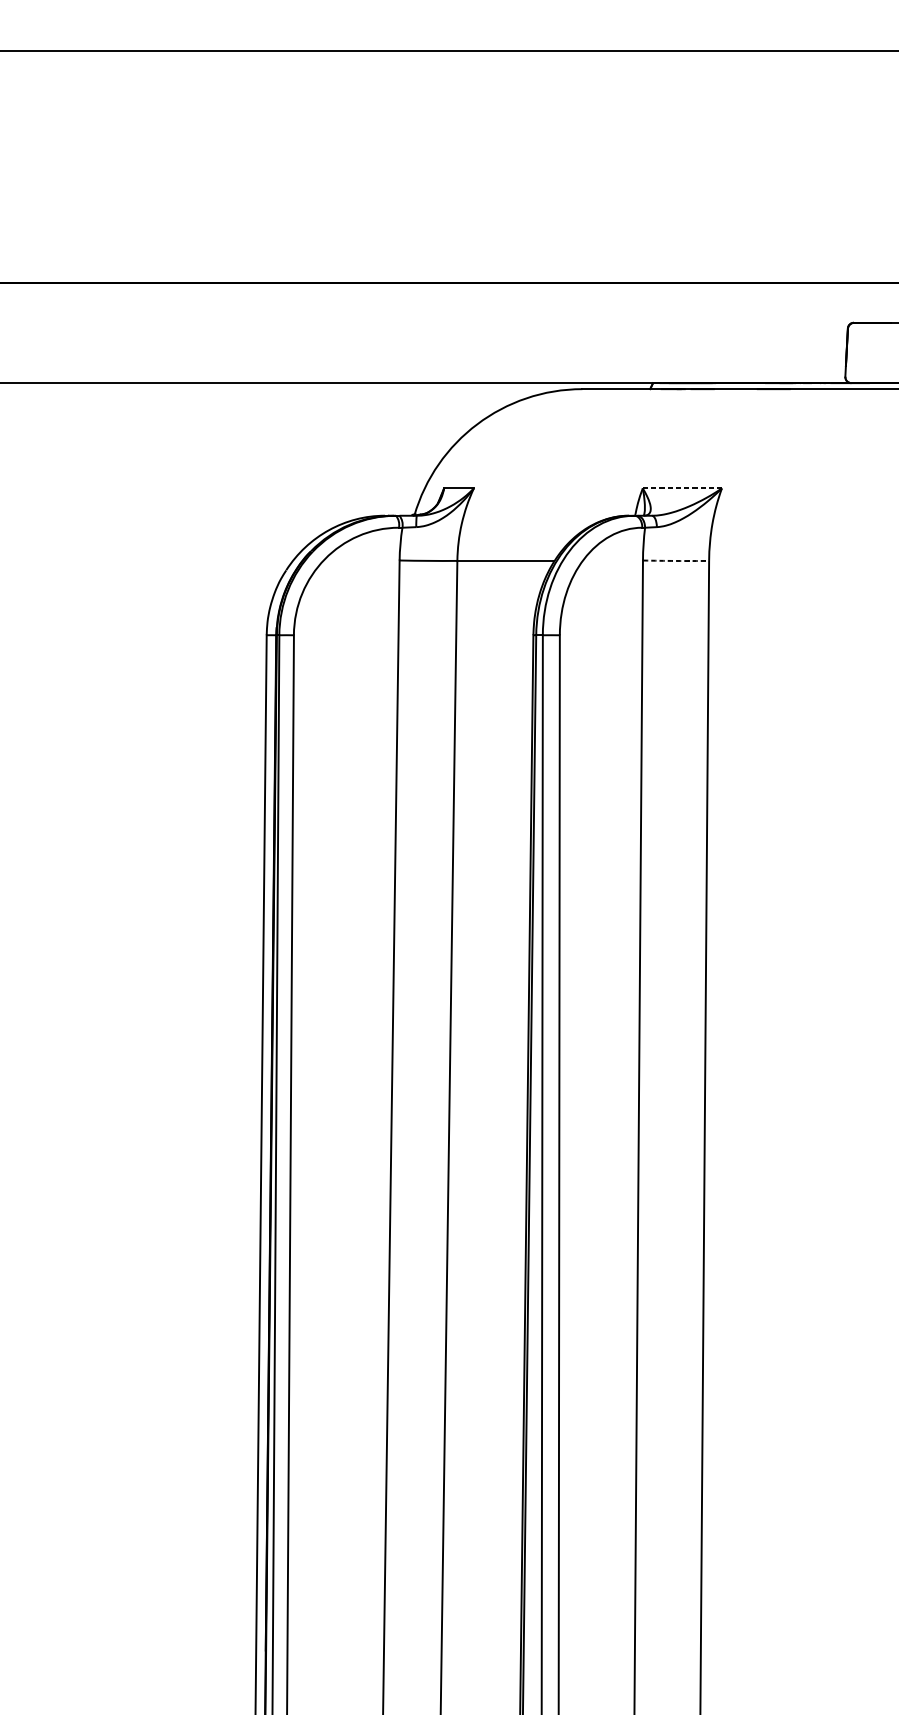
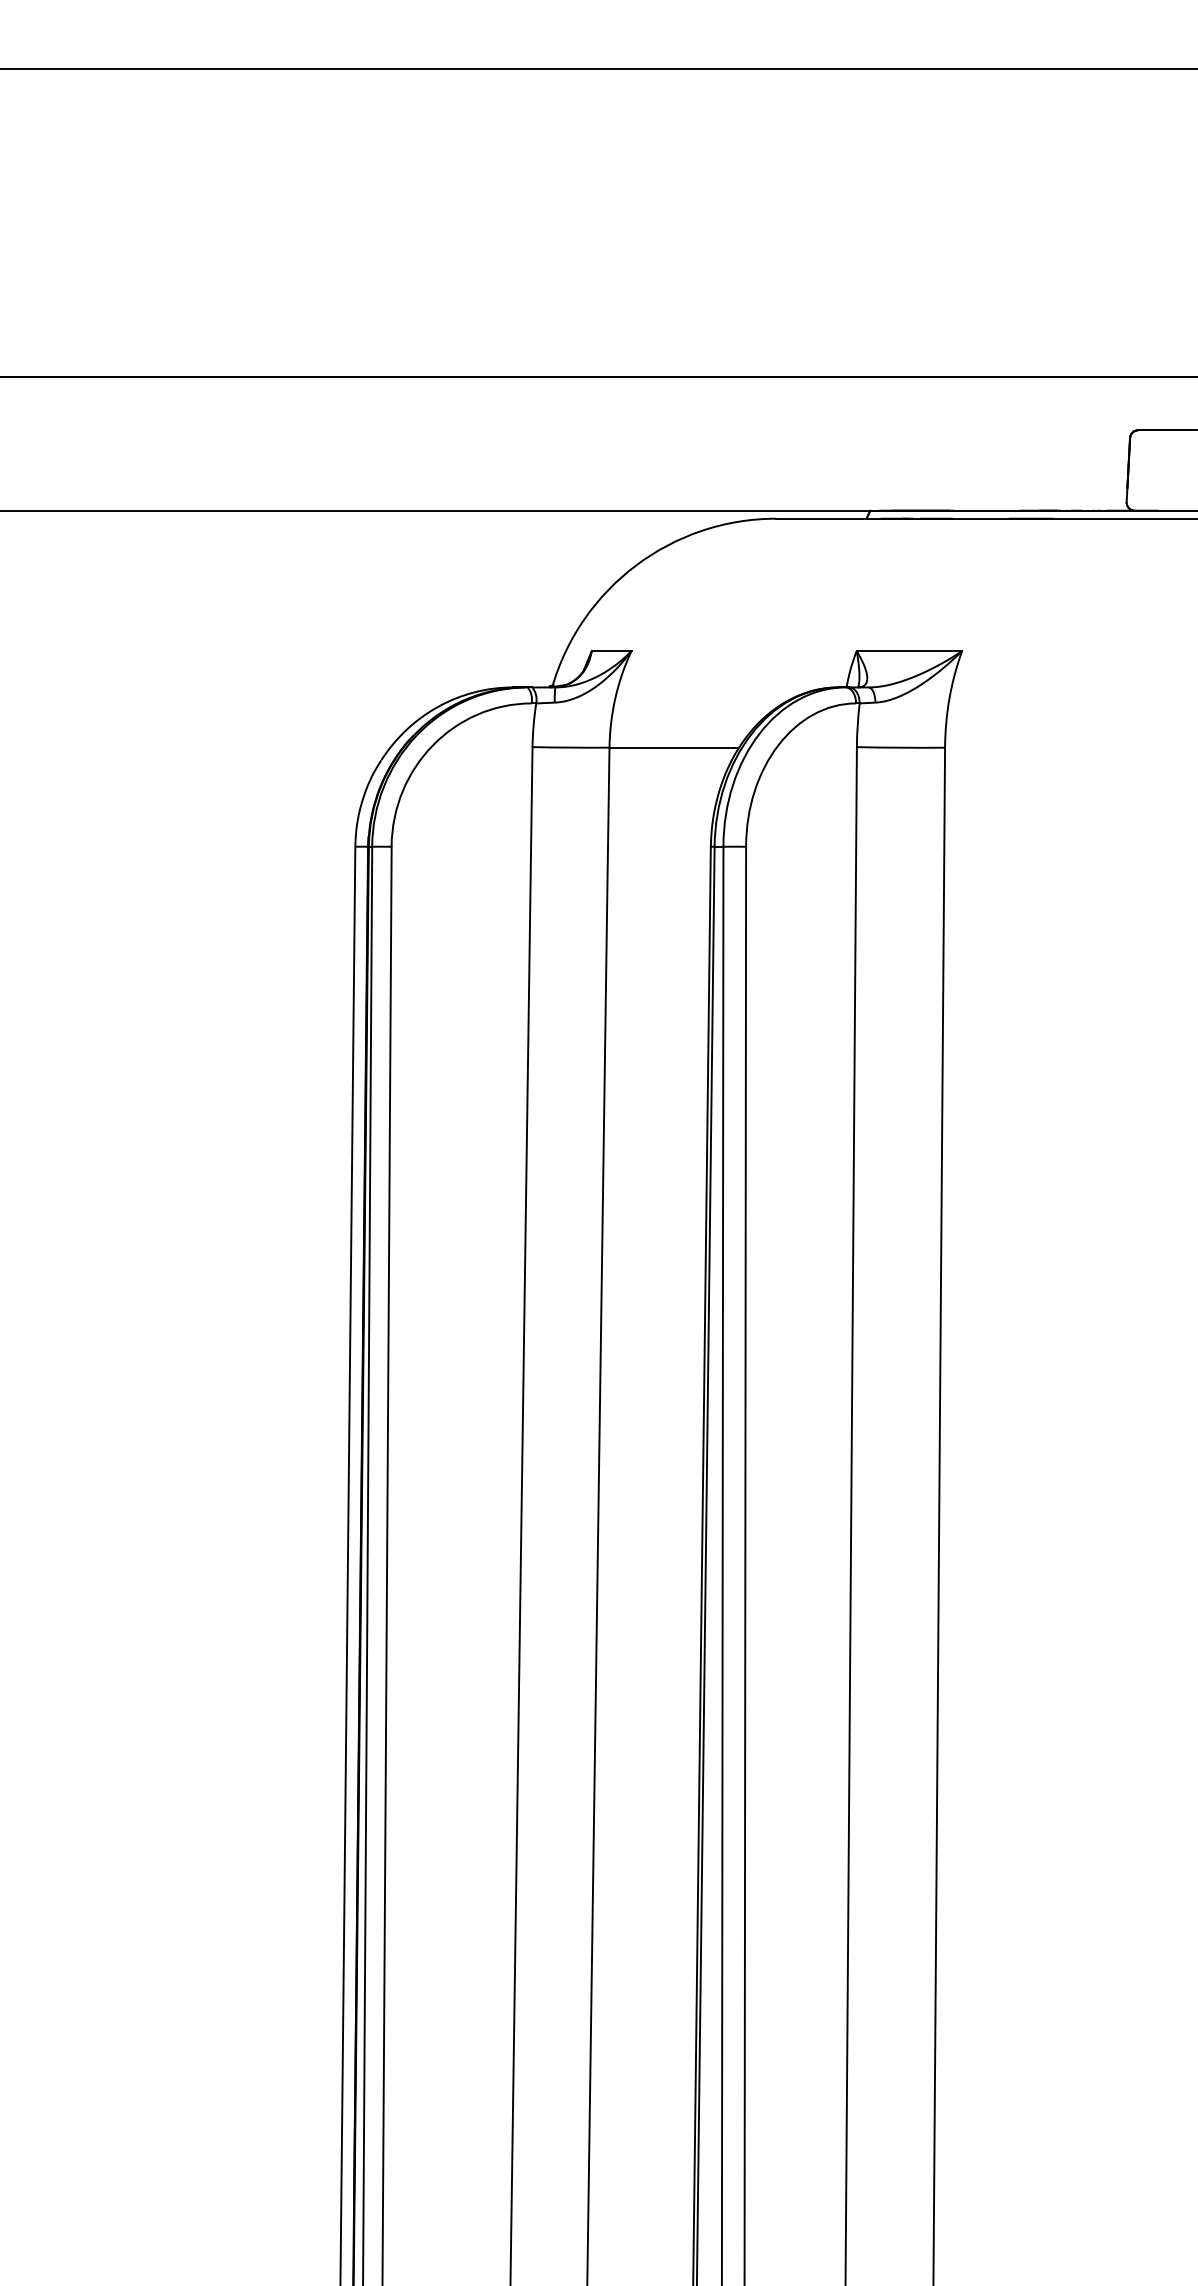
line: (682, 488) -> (909, 650), dashed -> solid
arc: (676, 560) -> (901, 747), dashed -> solid

